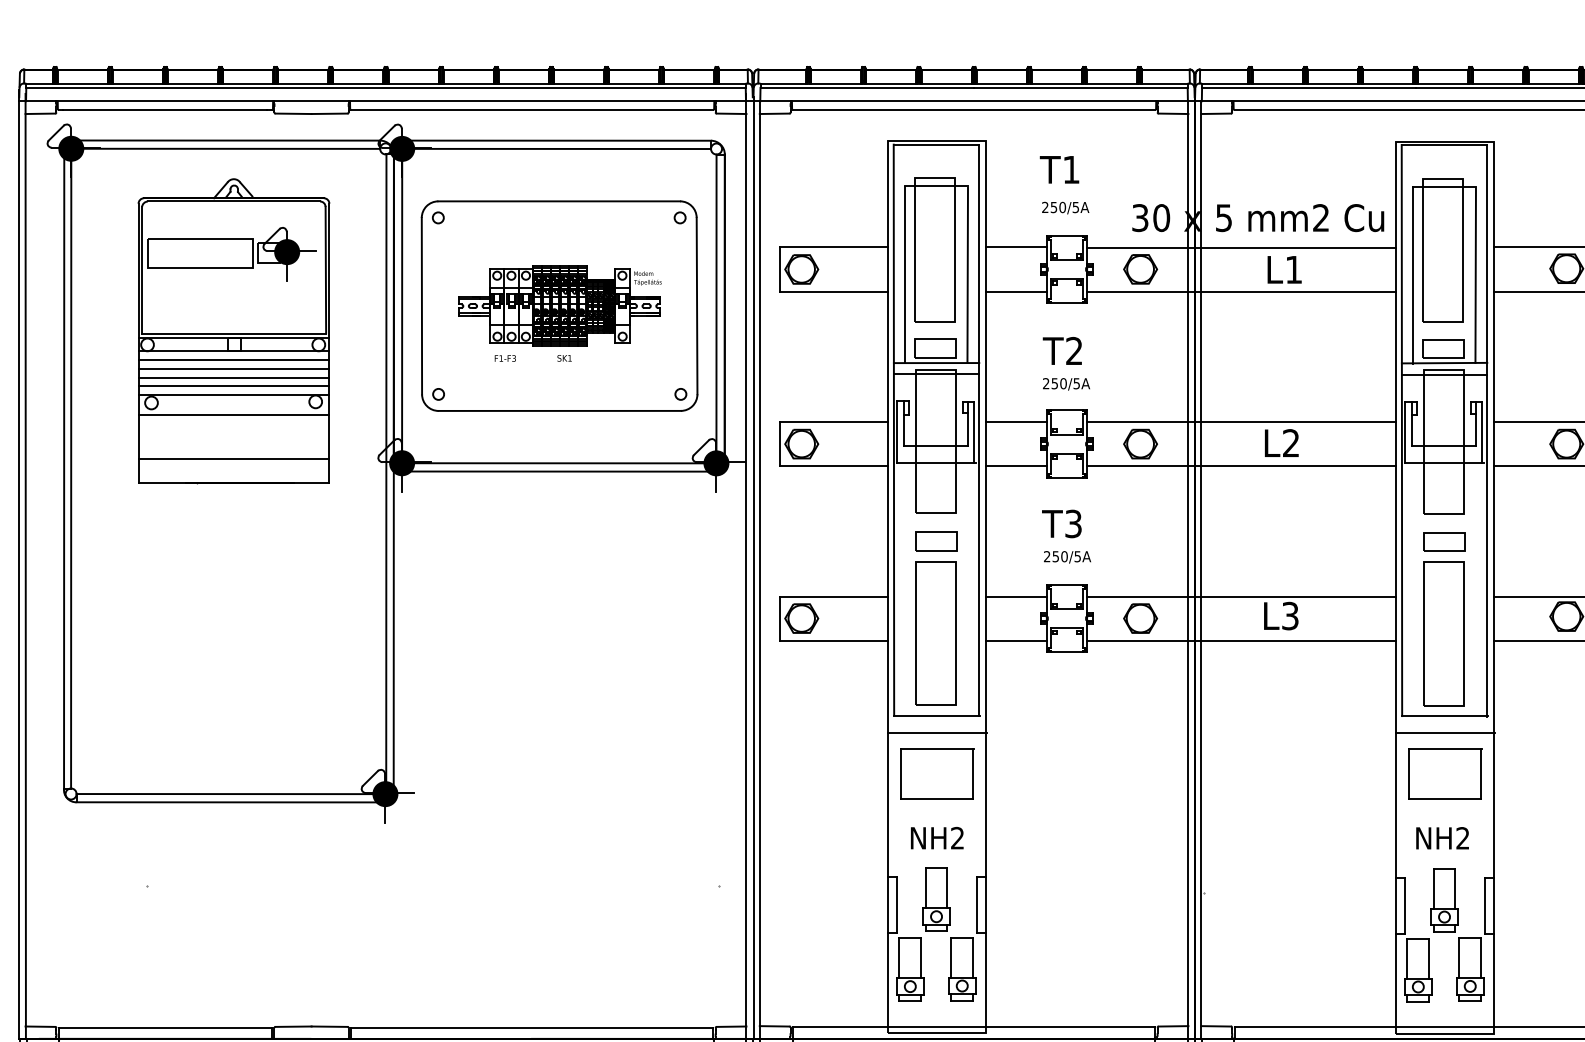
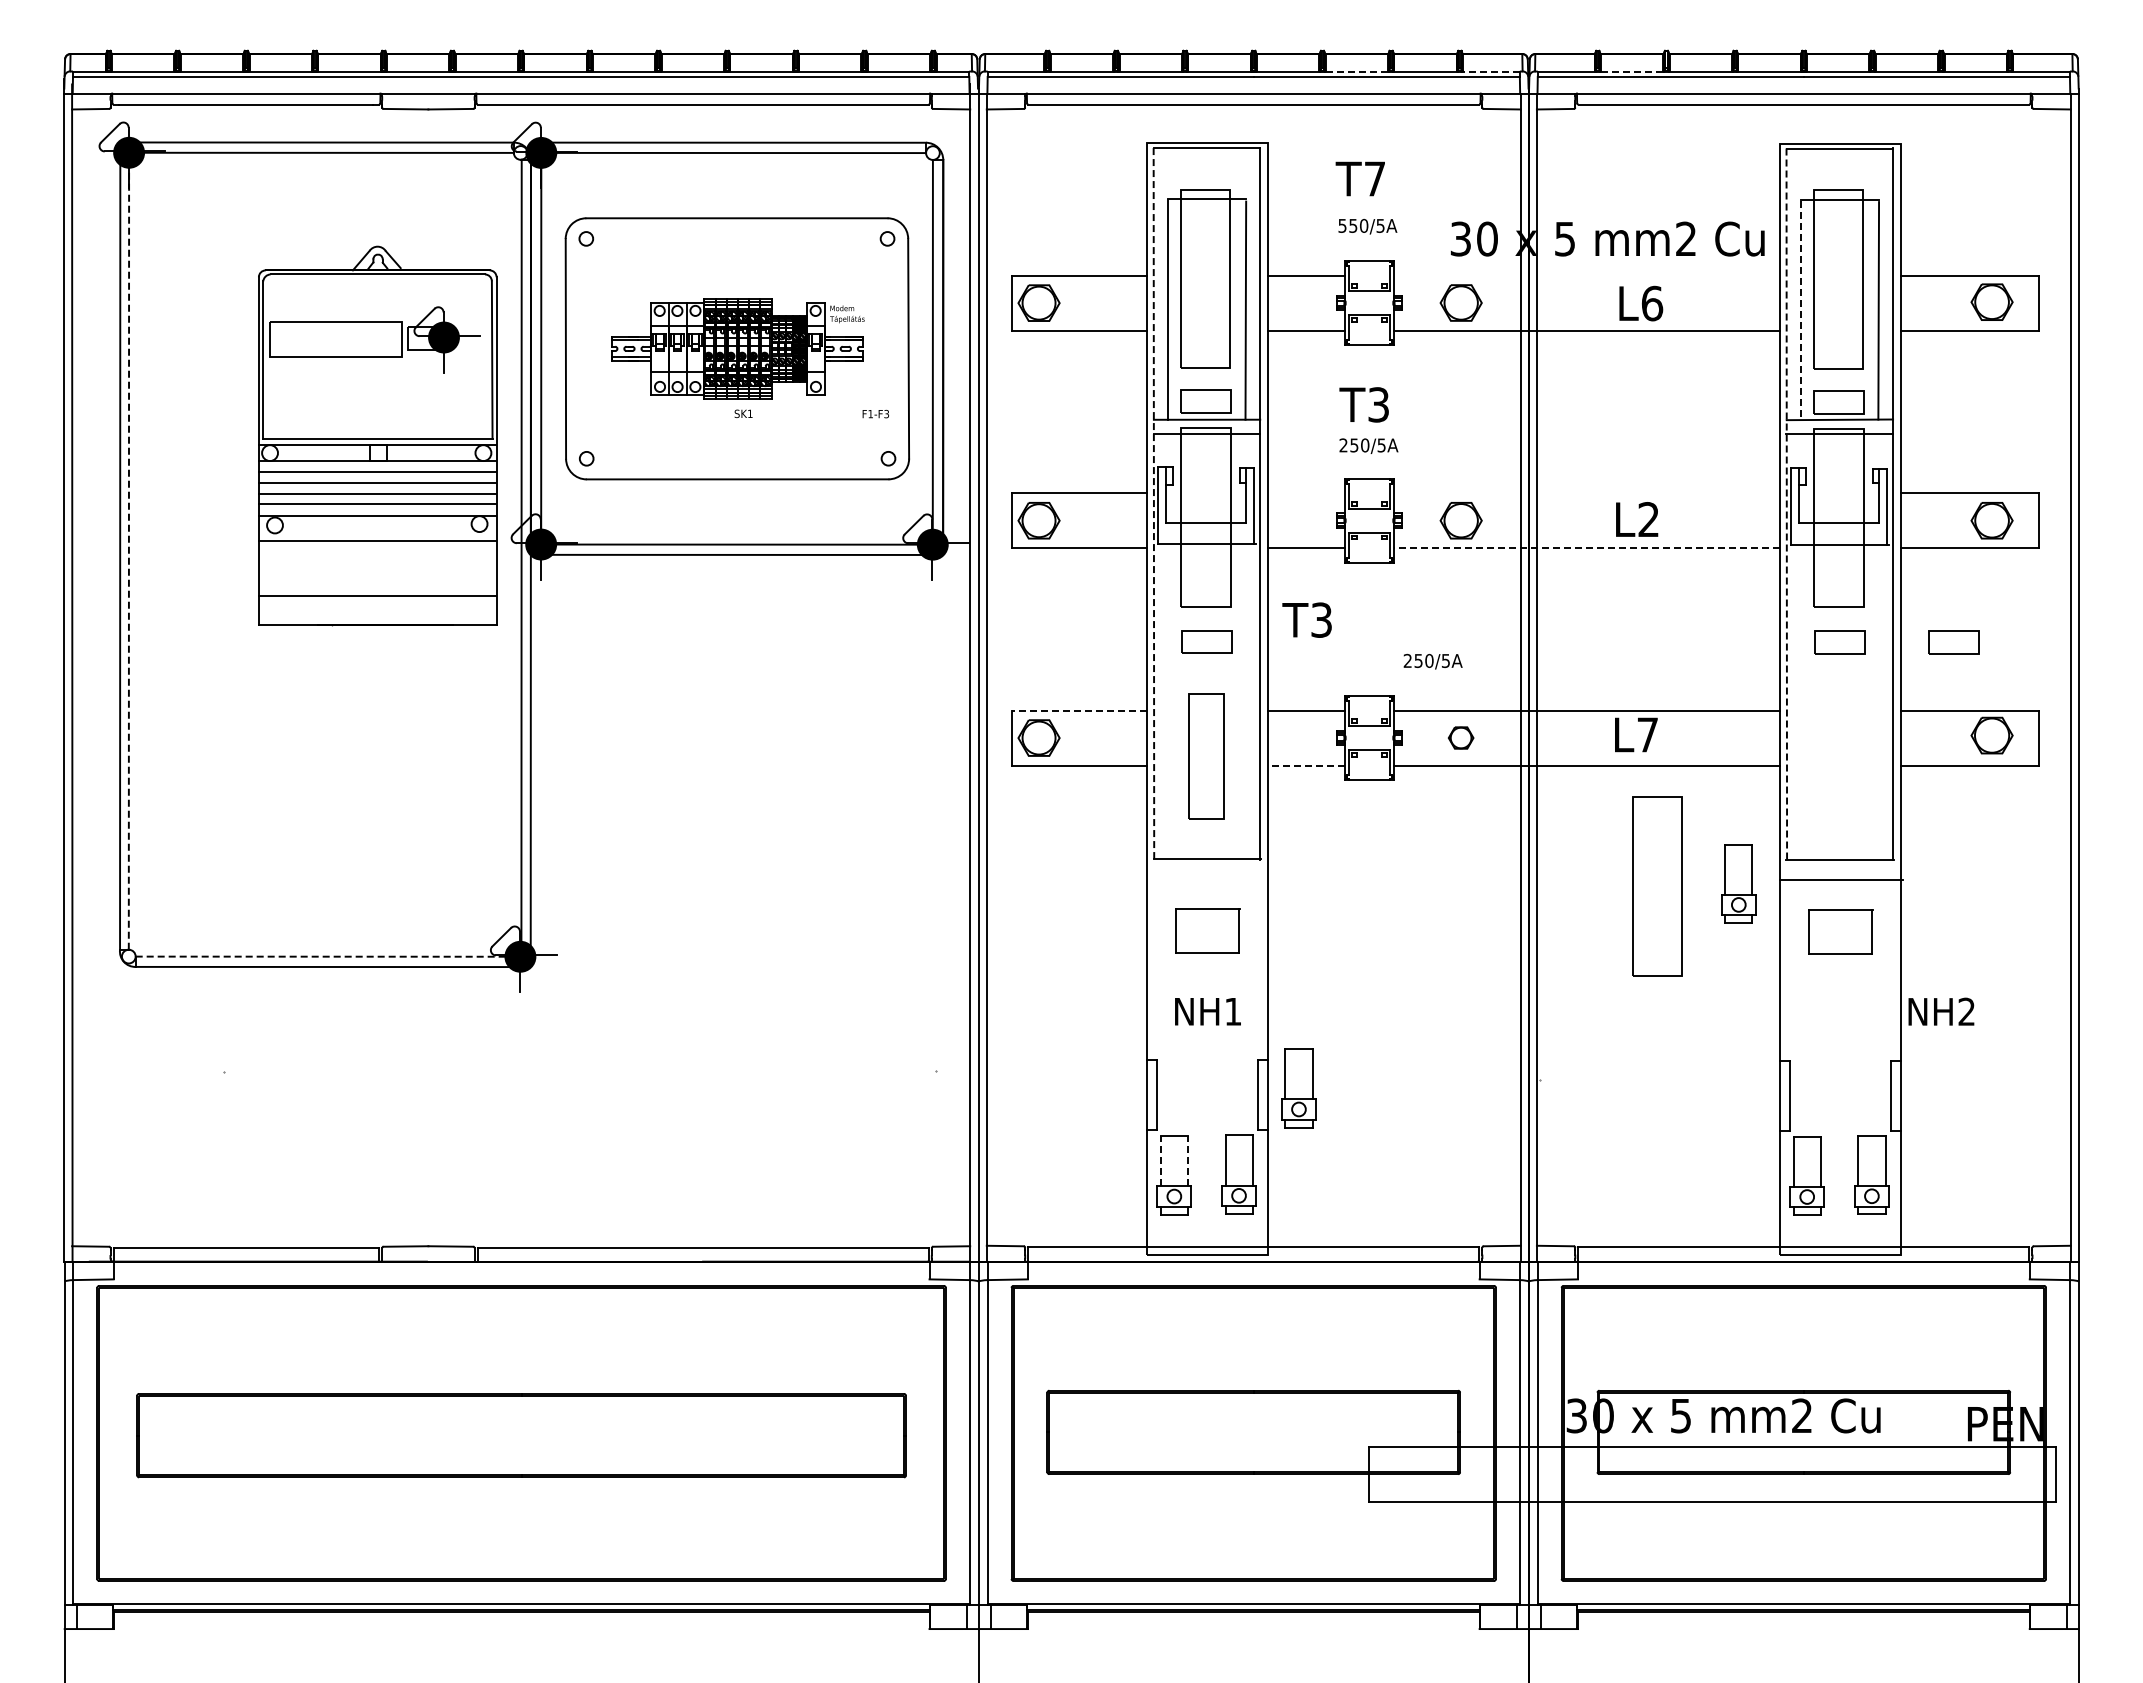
line: (1056, 83) -> (1356, 71), solid -> dashed
line: (1164, 83) -> (1491, 71), solid -> dashed
line: (1278, 83) -> (1632, 71), solid -> dashed
text: (1071, 169) -> (1374, 178), T1 -> T7
text: (1045, 207) -> (1342, 225), 250/5A -> 550/5A
line: (1241, 248) -> (1586, 276), removed
text: (1294, 269) -> (1652, 303), L1 -> L6
line: (1412, 275) -> (1800, 310), solid -> dashed
part: (233, 330) -> (377, 435), moved
text: (1074, 350) -> (1378, 404), T2 -> T3
text: (505, 358) -> (875, 413), moved
line: (1016, 422) -> (1306, 493), removed
line: (1241, 422) -> (1586, 493), removed
line: (893, 430) -> (1153, 503), solid -> dashed
line: (1401, 430) -> (1786, 503), solid -> dashed
line: (1241, 466) -> (1586, 548), solid -> dashed
line: (70, 471) -> (128, 554), solid -> dashed
text: (1061, 523) -> (1306, 619), moved
part: (1535, 541) -> (1953, 642), added
text: (1066, 557) -> (1432, 661), moved
line: (834, 596) -> (1079, 710), solid -> dashed
text: (1290, 615) -> (1647, 734), L3 -> L7
part: (1140, 618) -> (1460, 737), size x0.6
part: (936, 633) -> (1206, 756), size x0.7
part: (1444, 634) -> (1657, 886), moved
line: (1016, 640) -> (1306, 765), solid -> dashed
line: (936, 732) -> (1207, 880), removed
part: (936, 773) -> (1207, 930), size x0.7
part: (1445, 773) -> (1840, 931), size x0.7
line: (228, 793) -> (324, 956), solid -> dashed
text: (957, 838) -> (1232, 1011), NH2 -> NH1
text: (1442, 838) -> (1941, 1011), moved
part: (936, 899) -> (1298, 1088), moved
part: (1444, 899) -> (1738, 883), moved
line: (899, 957) -> (1160, 1160), solid -> dashed
line: (920, 957) -> (1187, 1160), solid -> dashed

